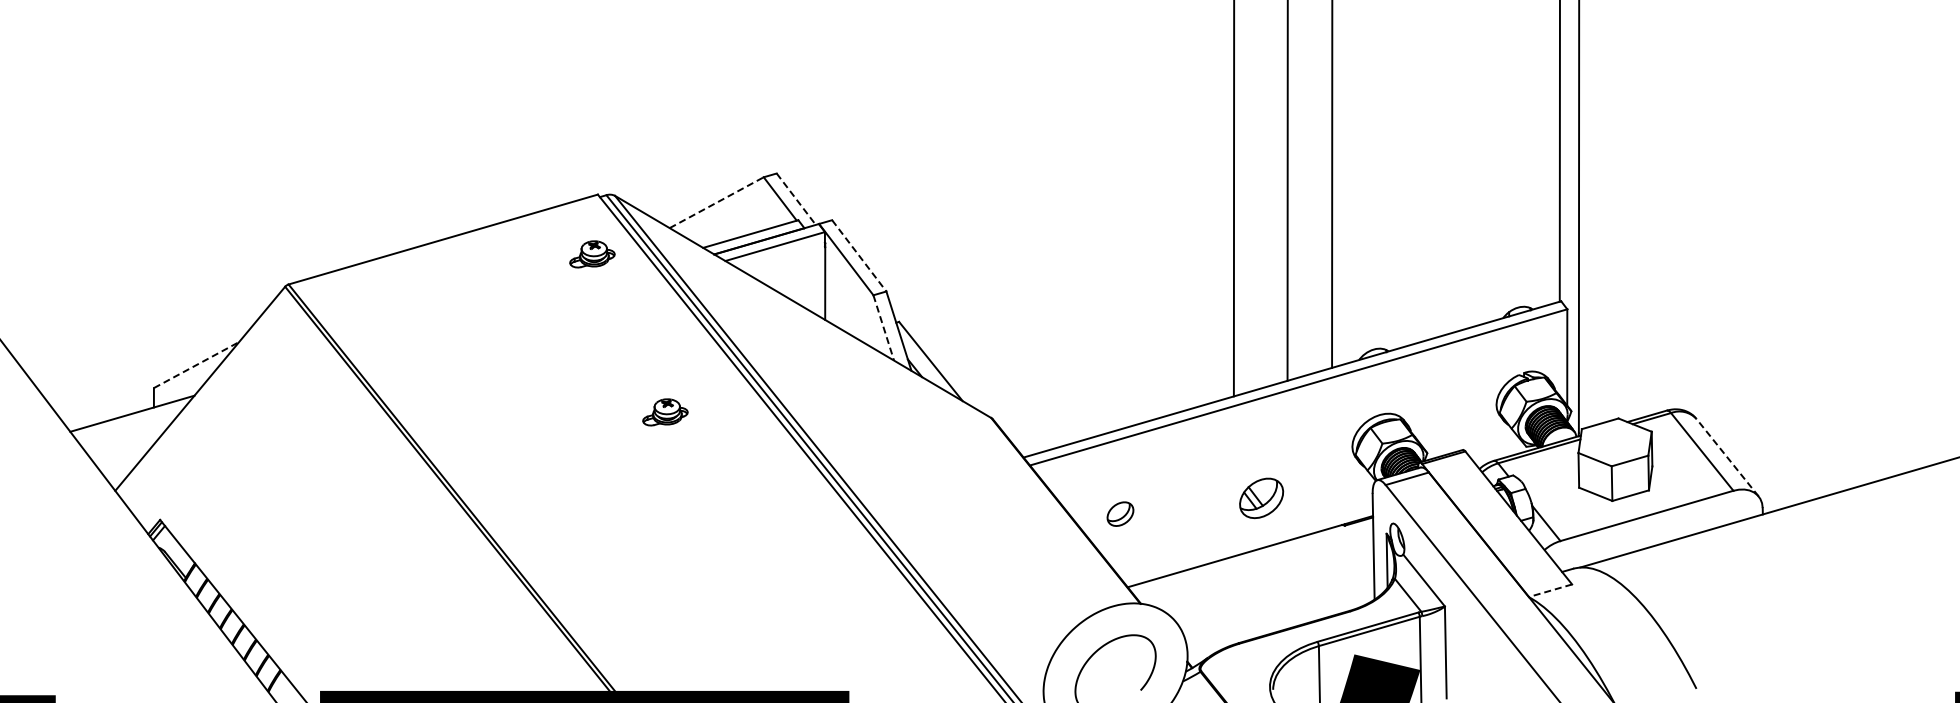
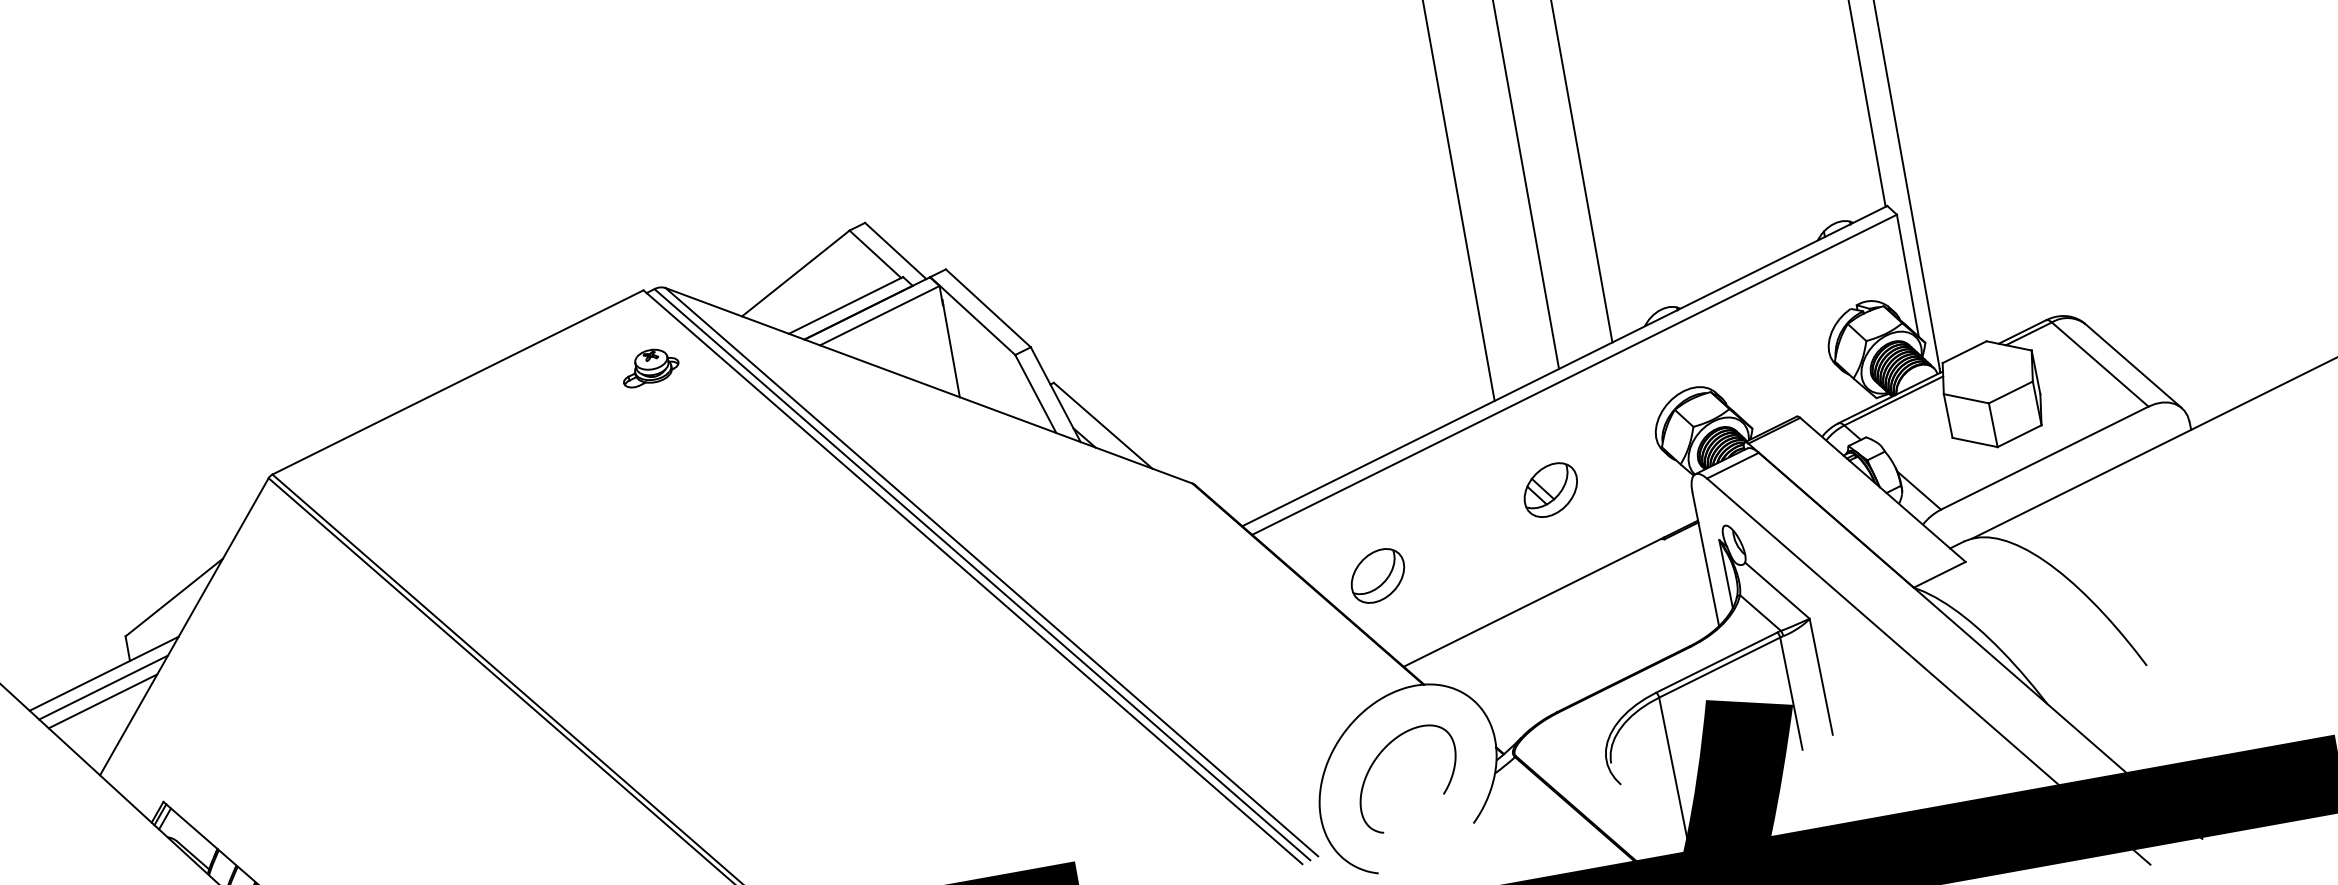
line: (796, 199) -> (896, 251), dashed -> solid
line: (717, 202) -> (796, 273), dashed -> solid
line: (859, 255) -> (988, 307), dashed -> solid
line: (883, 328) -> (1035, 394), dashed -> solid
line: (197, 364) -> (175, 596), dashed -> solid
part: (665, 412) -> (778, 550), removed
line: (129, 423) -> (102, 686), added
line: (127, 434) -> (102, 701), added
line: (1727, 457) -> (2133, 365), dashed -> solid
part: (1261, 498) -> (1550, 490), moved
part: (1120, 513) -> (1377, 574), size x1.67
line: (1550, 590) -> (1939, 574), dashed -> solid

